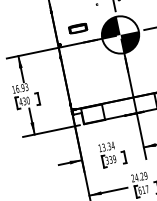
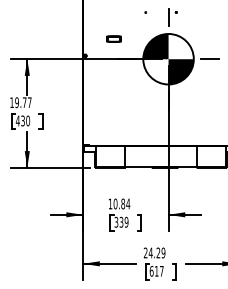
part: (77, 28) -> (113, 38), size x0.6
text: (22, 87) -> (23, 102), 16.93 -> 19.77
text: (106, 146) -> (119, 203), 13.34 -> 10.84

